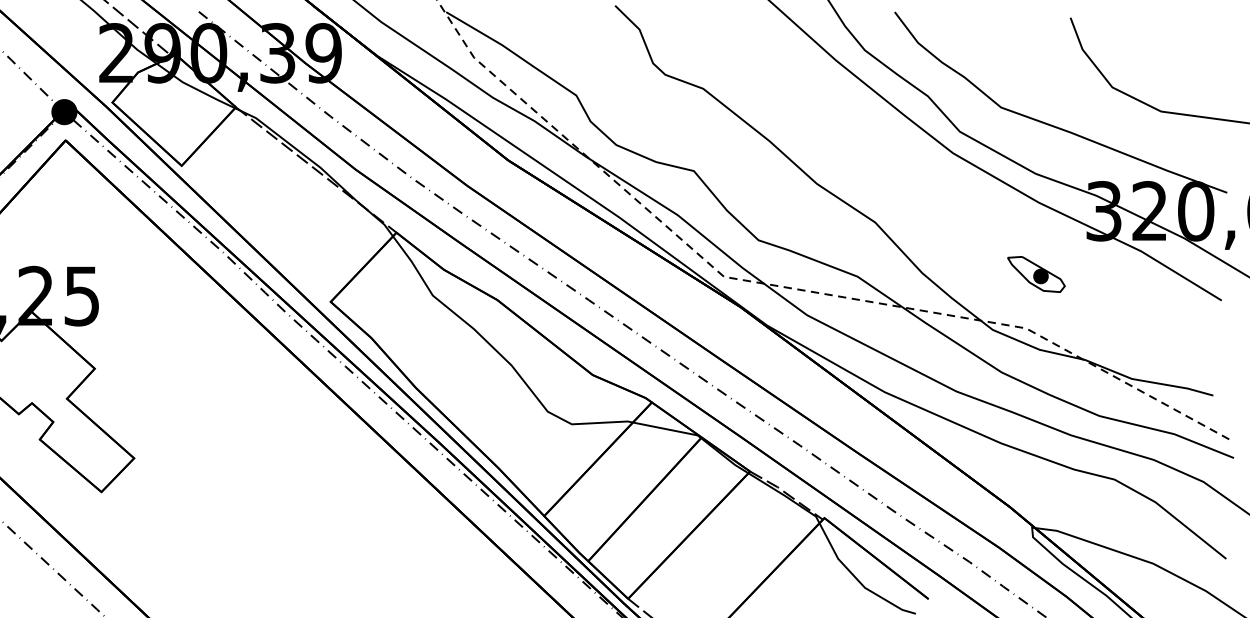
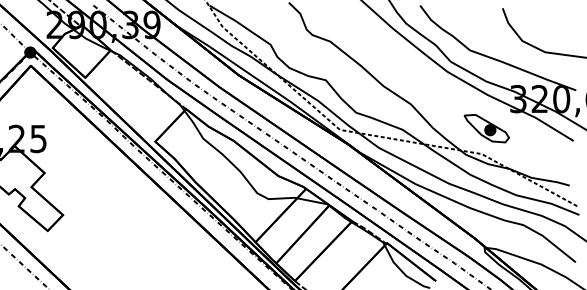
part: (1036, 273) -> (486, 128), size x1.67

